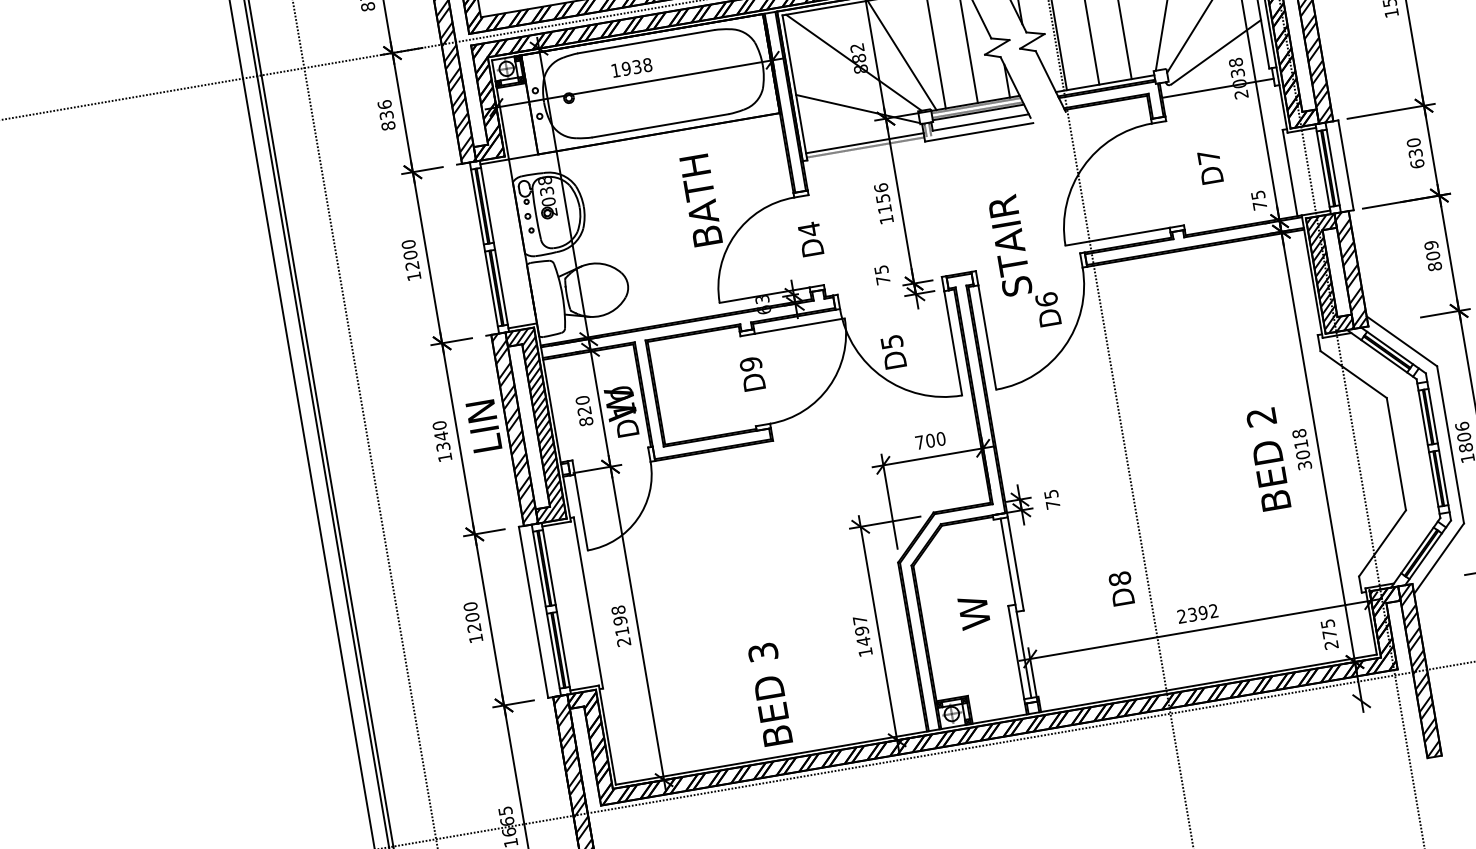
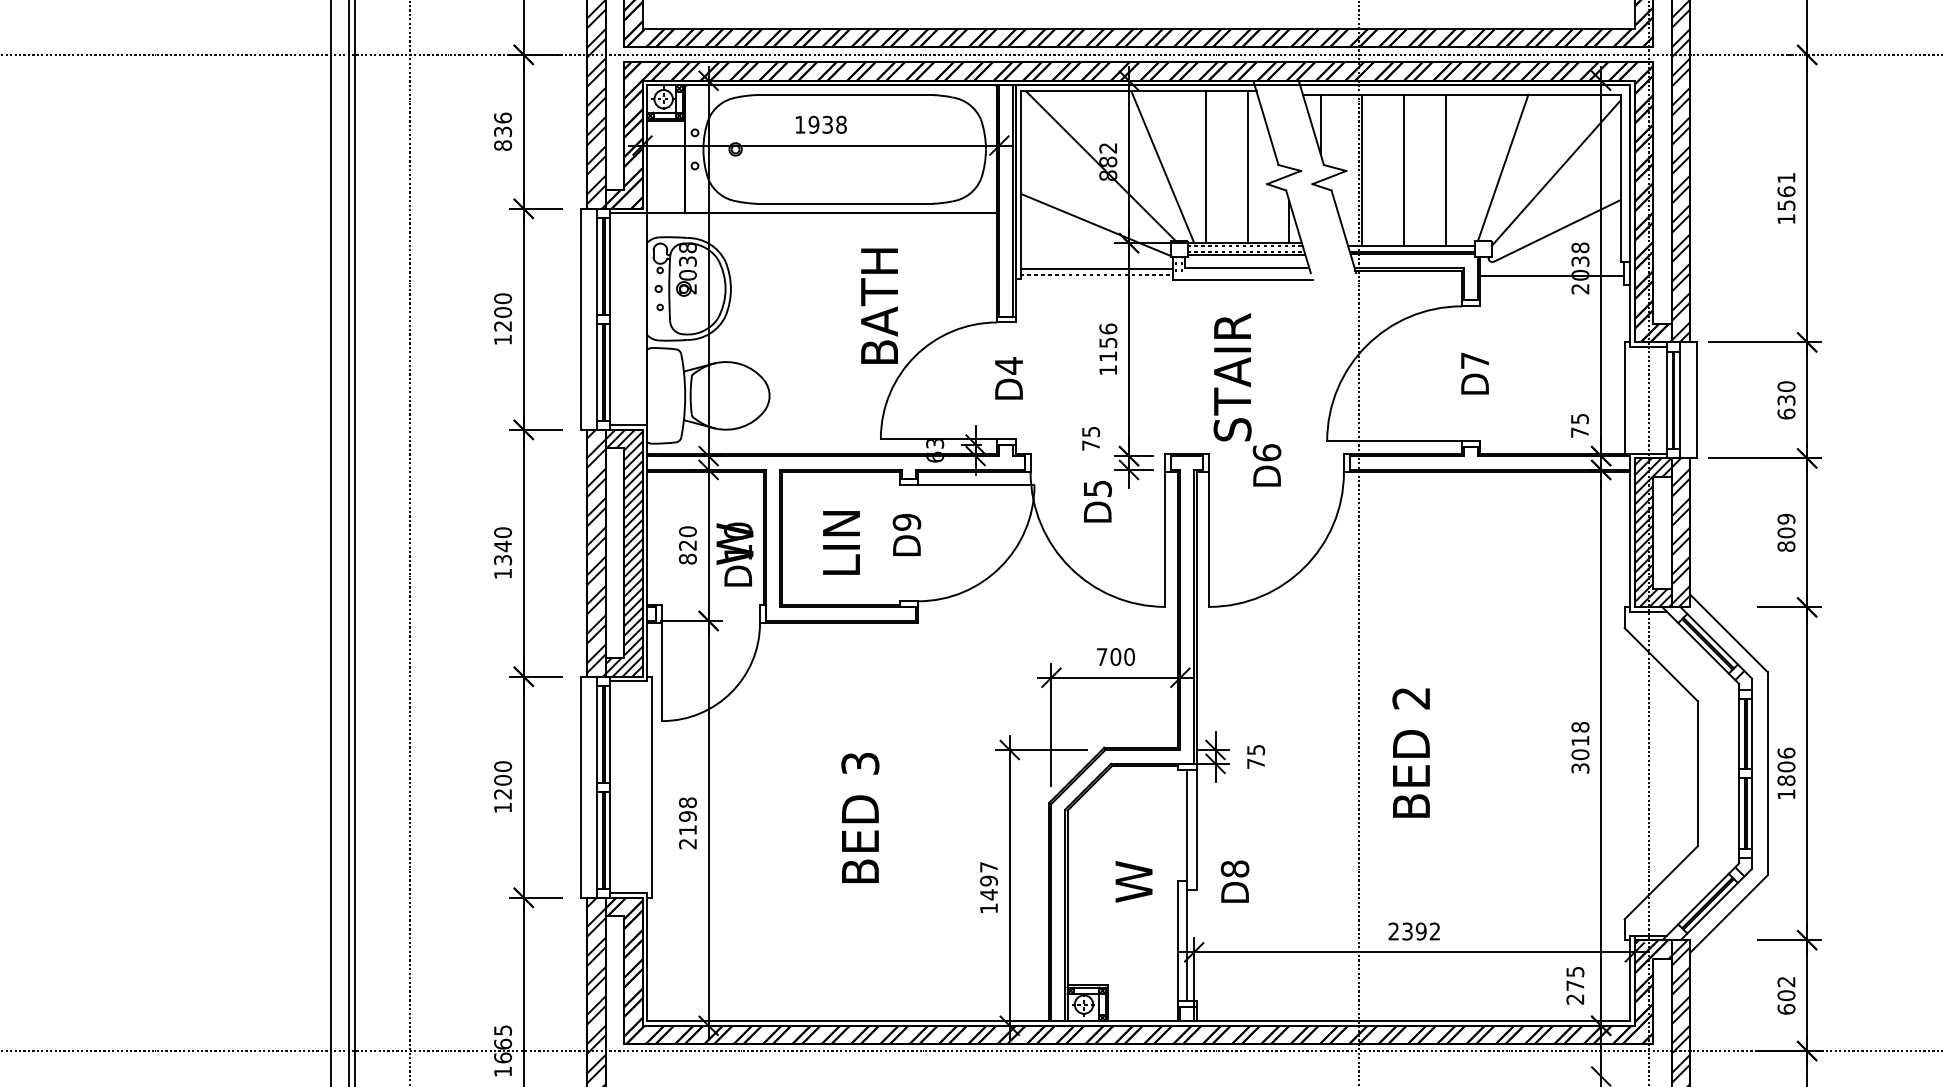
text: (1210, 167) -> (1474, 373), moved
line: (471, 249) -> (580, 318), added
text: (1024, 260) -> (1247, 399), moved
text: (893, 351) -> (1097, 501), moved
text: (483, 425) -> (841, 542), moved
text: (1267, 459) -> (1410, 752), moved
text: (1121, 588) -> (1234, 881), moved
text: (770, 694) -> (860, 817), moved

